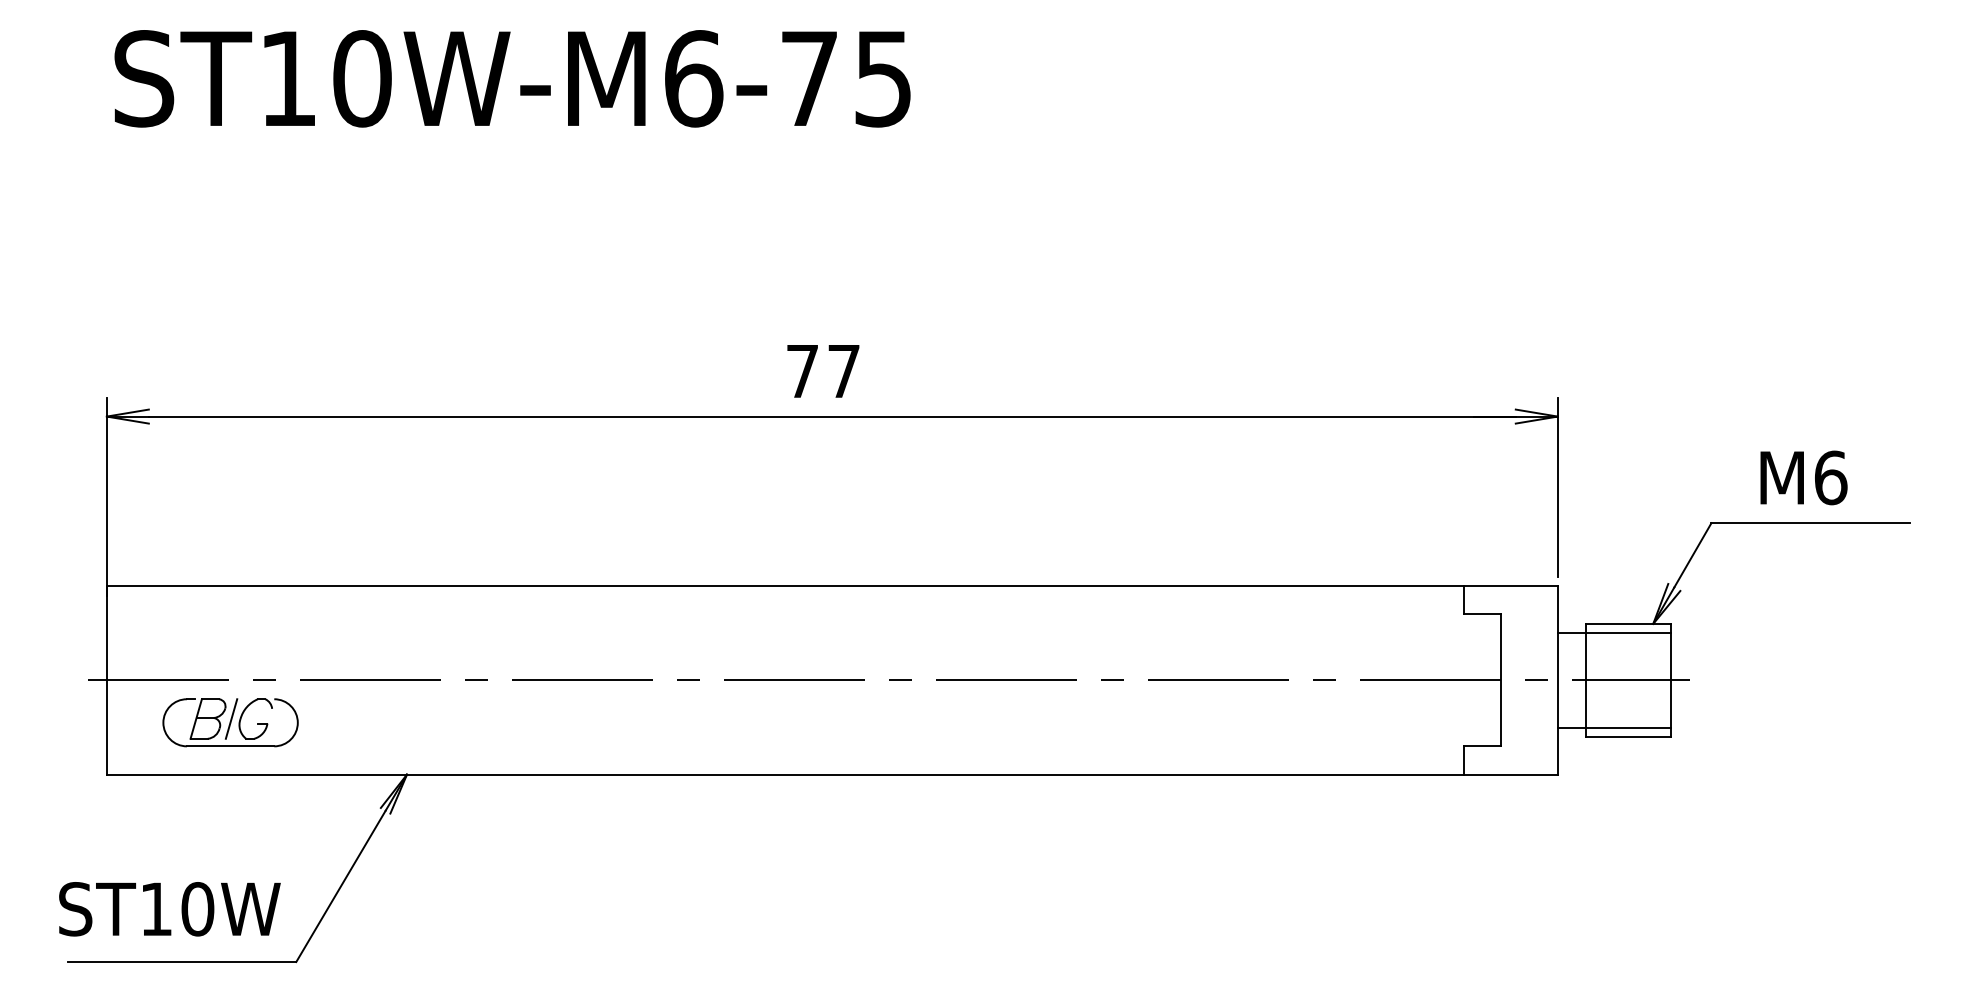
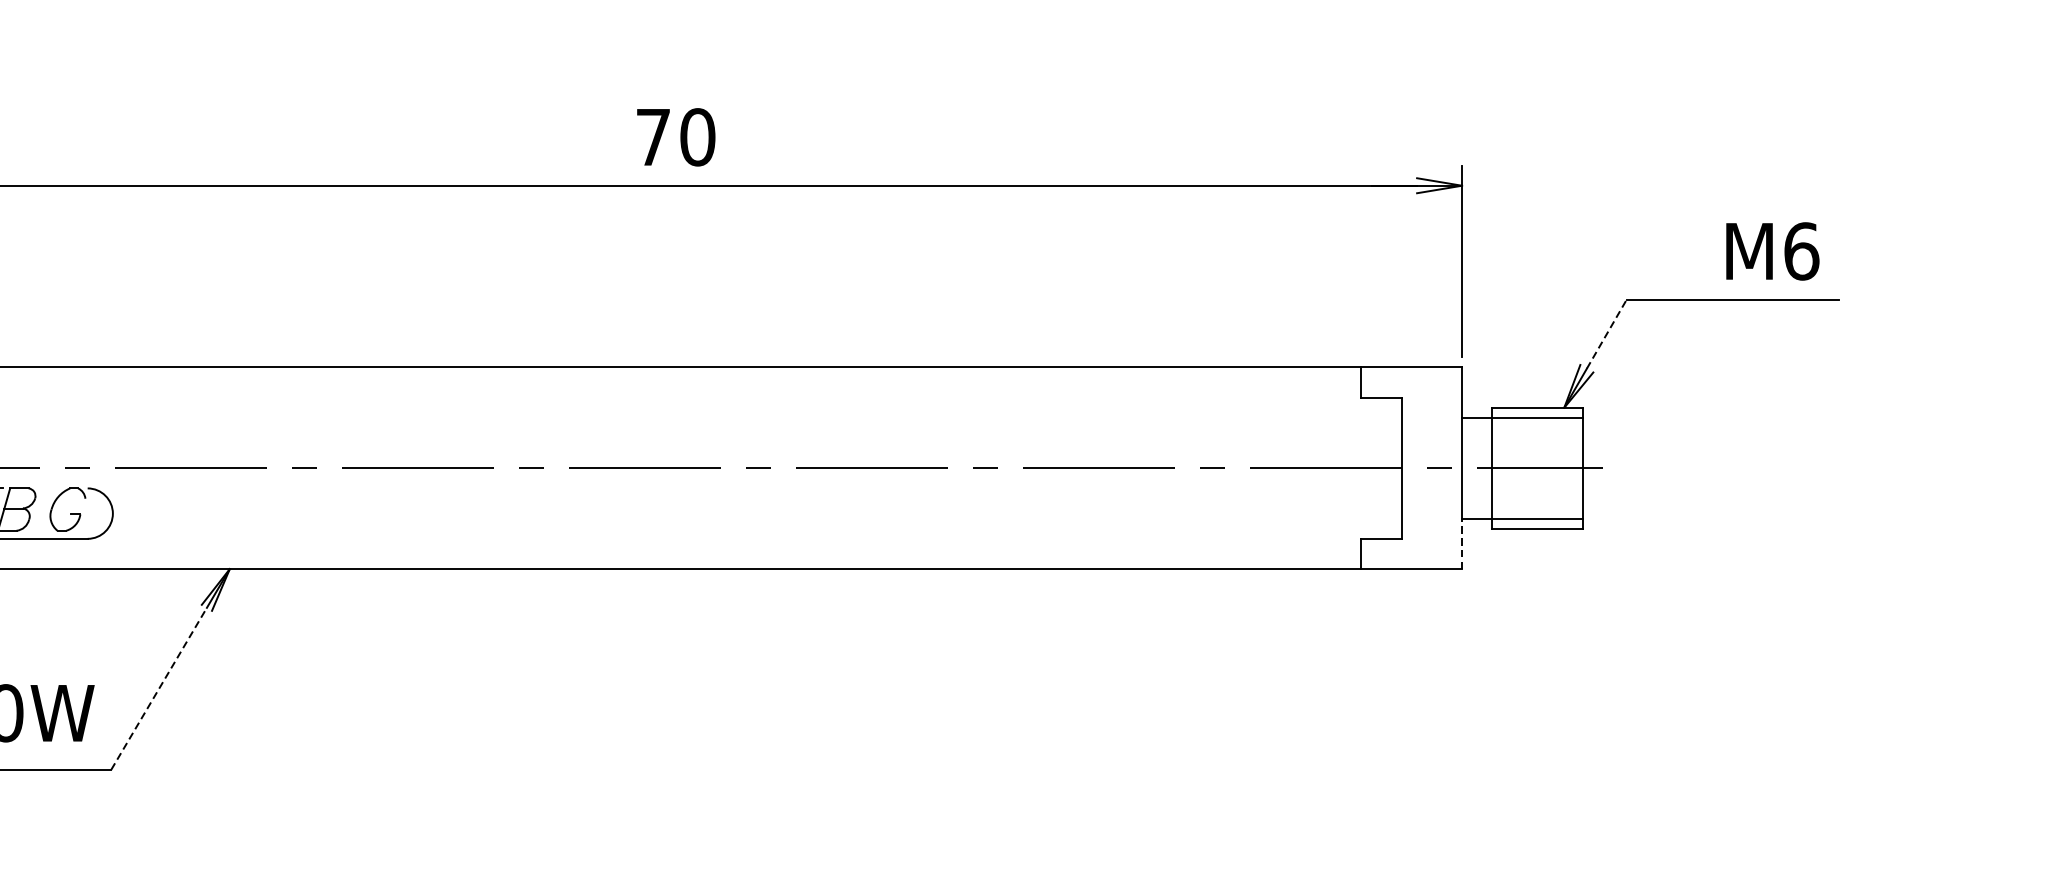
text: (843, 371) -> (697, 137), 77 -> 70
text: (1803, 477) -> (1772, 250), moved
line: (1693, 554) -> (1607, 333), solid -> dashed
line: (231, 718) -> (41, 509), removed
line: (1557, 751) -> (1461, 544), solid -> dashed
line: (340, 886) -> (158, 688), solid -> dashed

